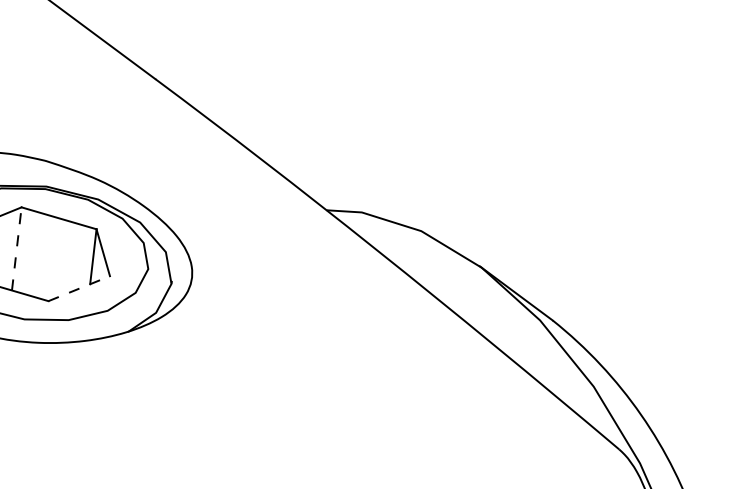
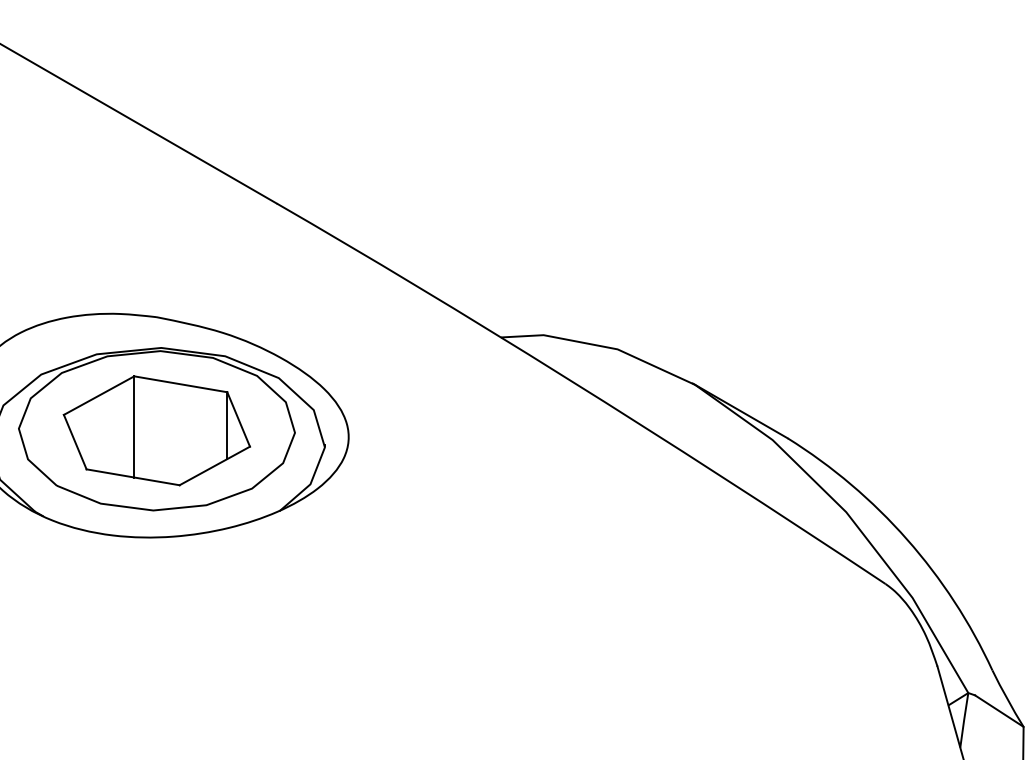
line: (17, 248) -> (134, 426), dashed -> solid
line: (79, 288) -> (215, 465), dashed -> solid

